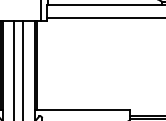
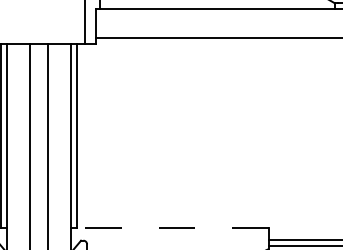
line: (83, 110) -> (172, 228), solid -> dashed

